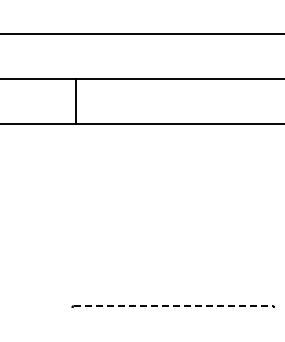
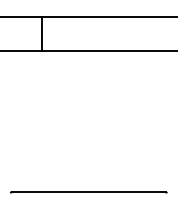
line: (75, 101) -> (41, 34), moved
line: (173, 306) -> (88, 192), dashed -> solid

